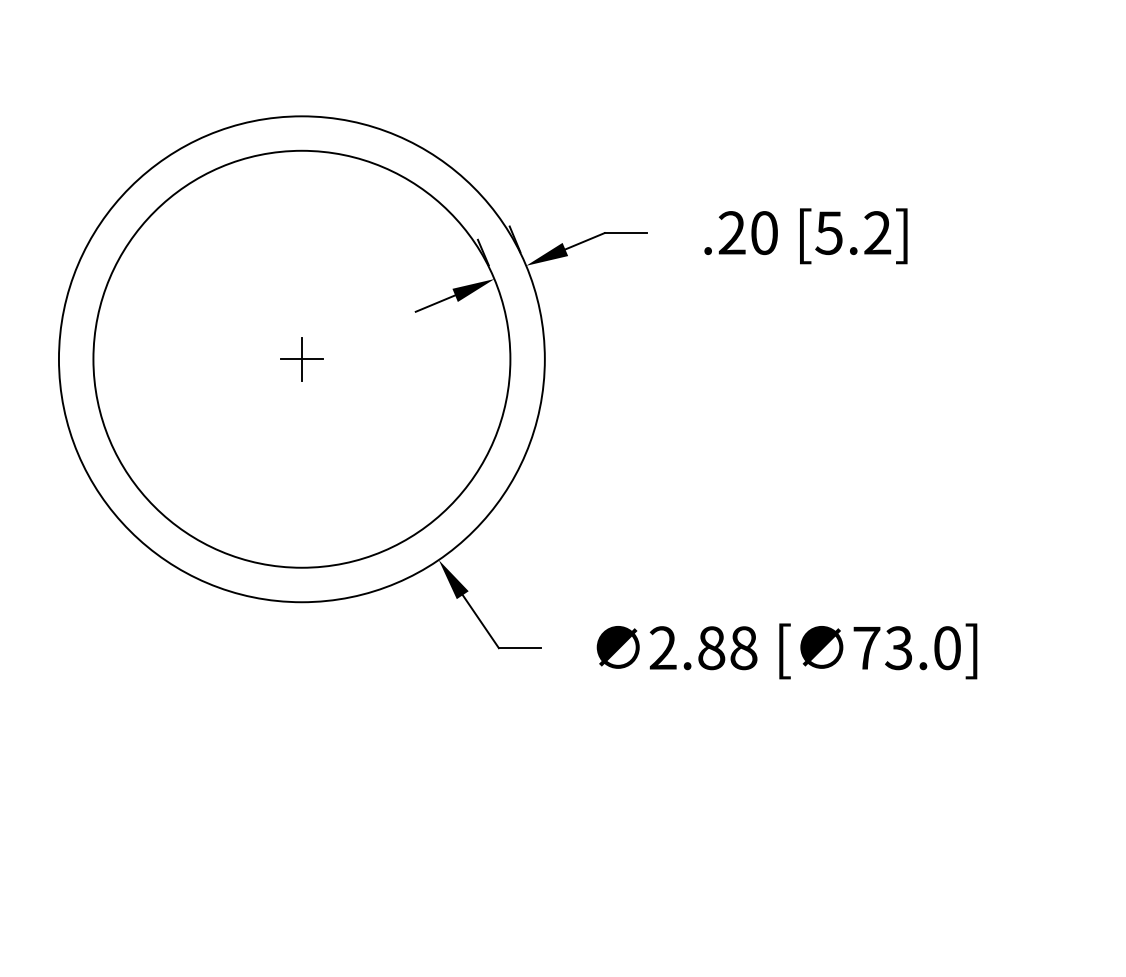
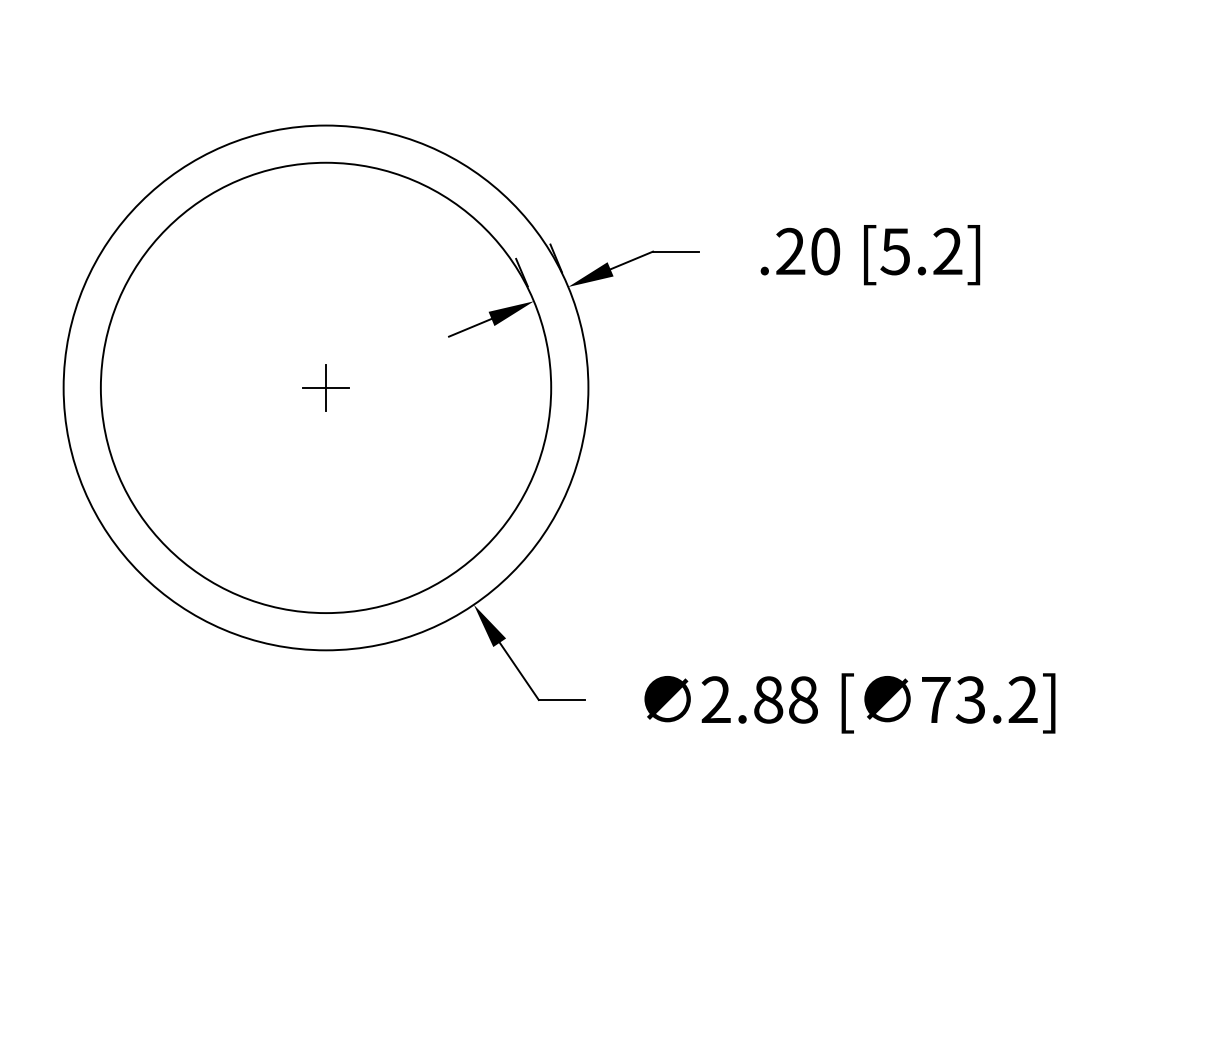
text: (946, 647) -> (1022, 699), 73.0] -> 73.2]

